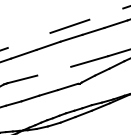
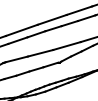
line: (106, 13) -> (79, 10), added
line: (28, 39) -> (21, 29), added
line: (54, 71) -> (40, 53), added

